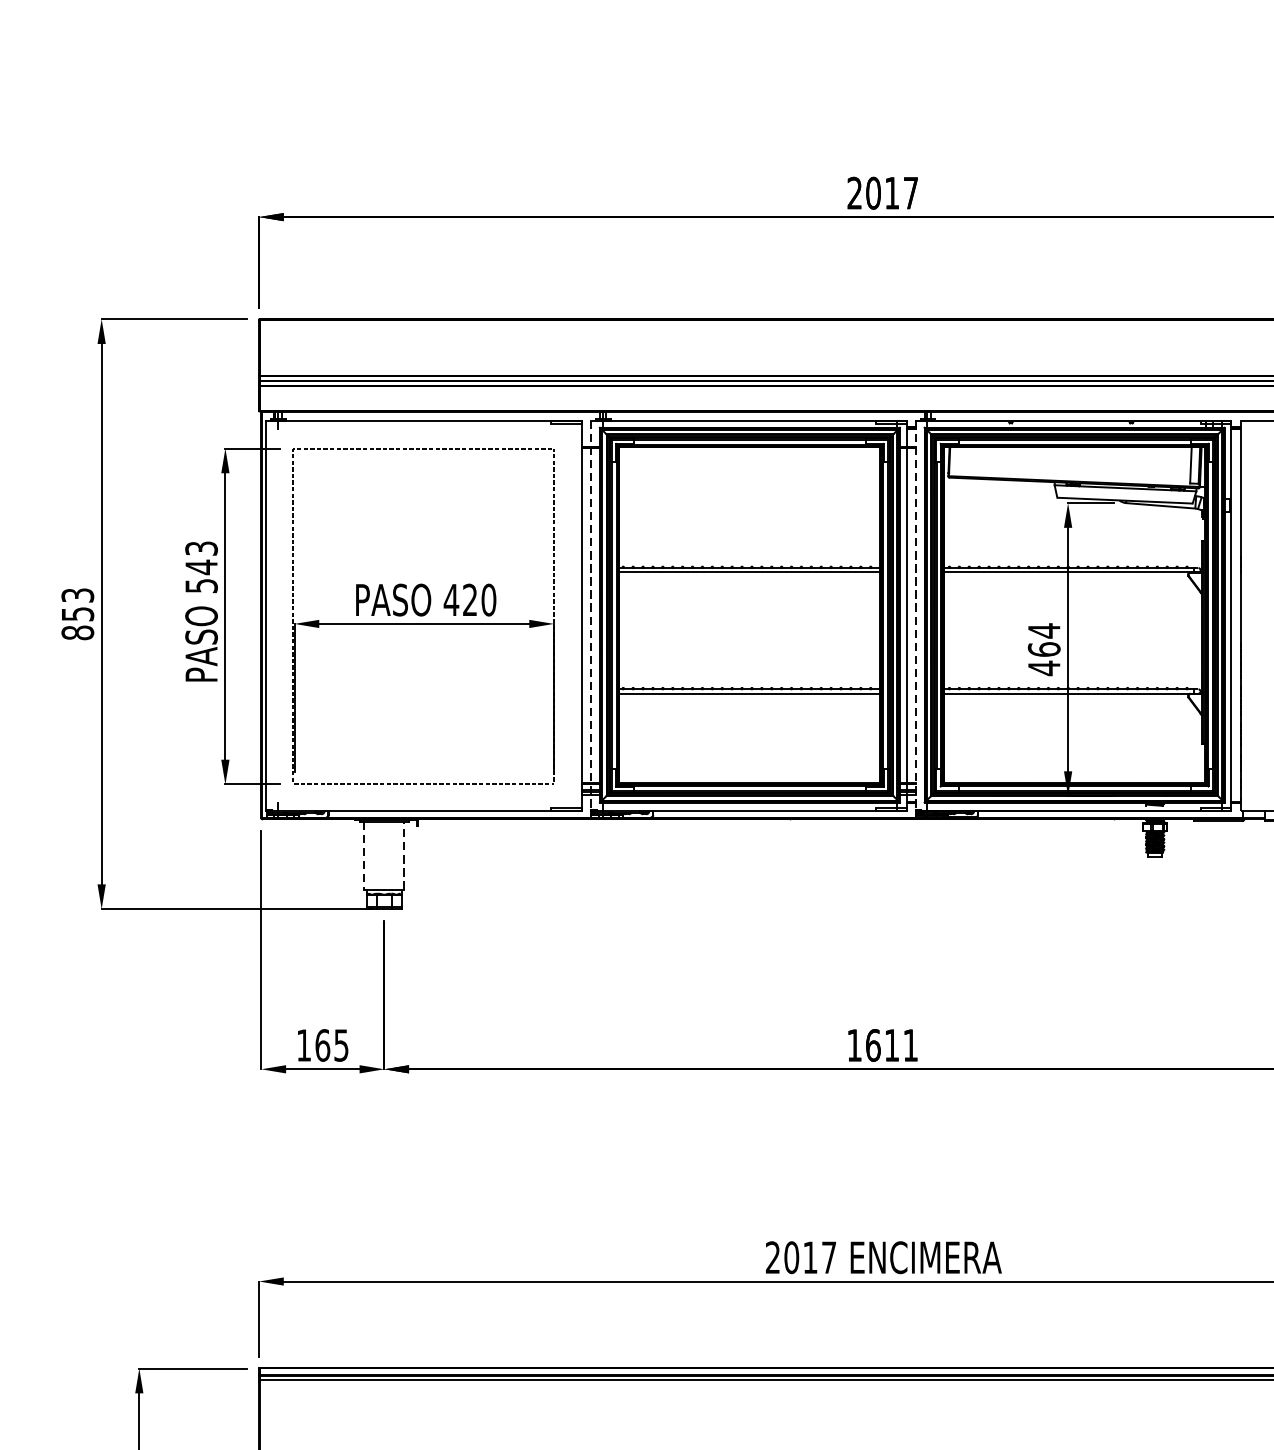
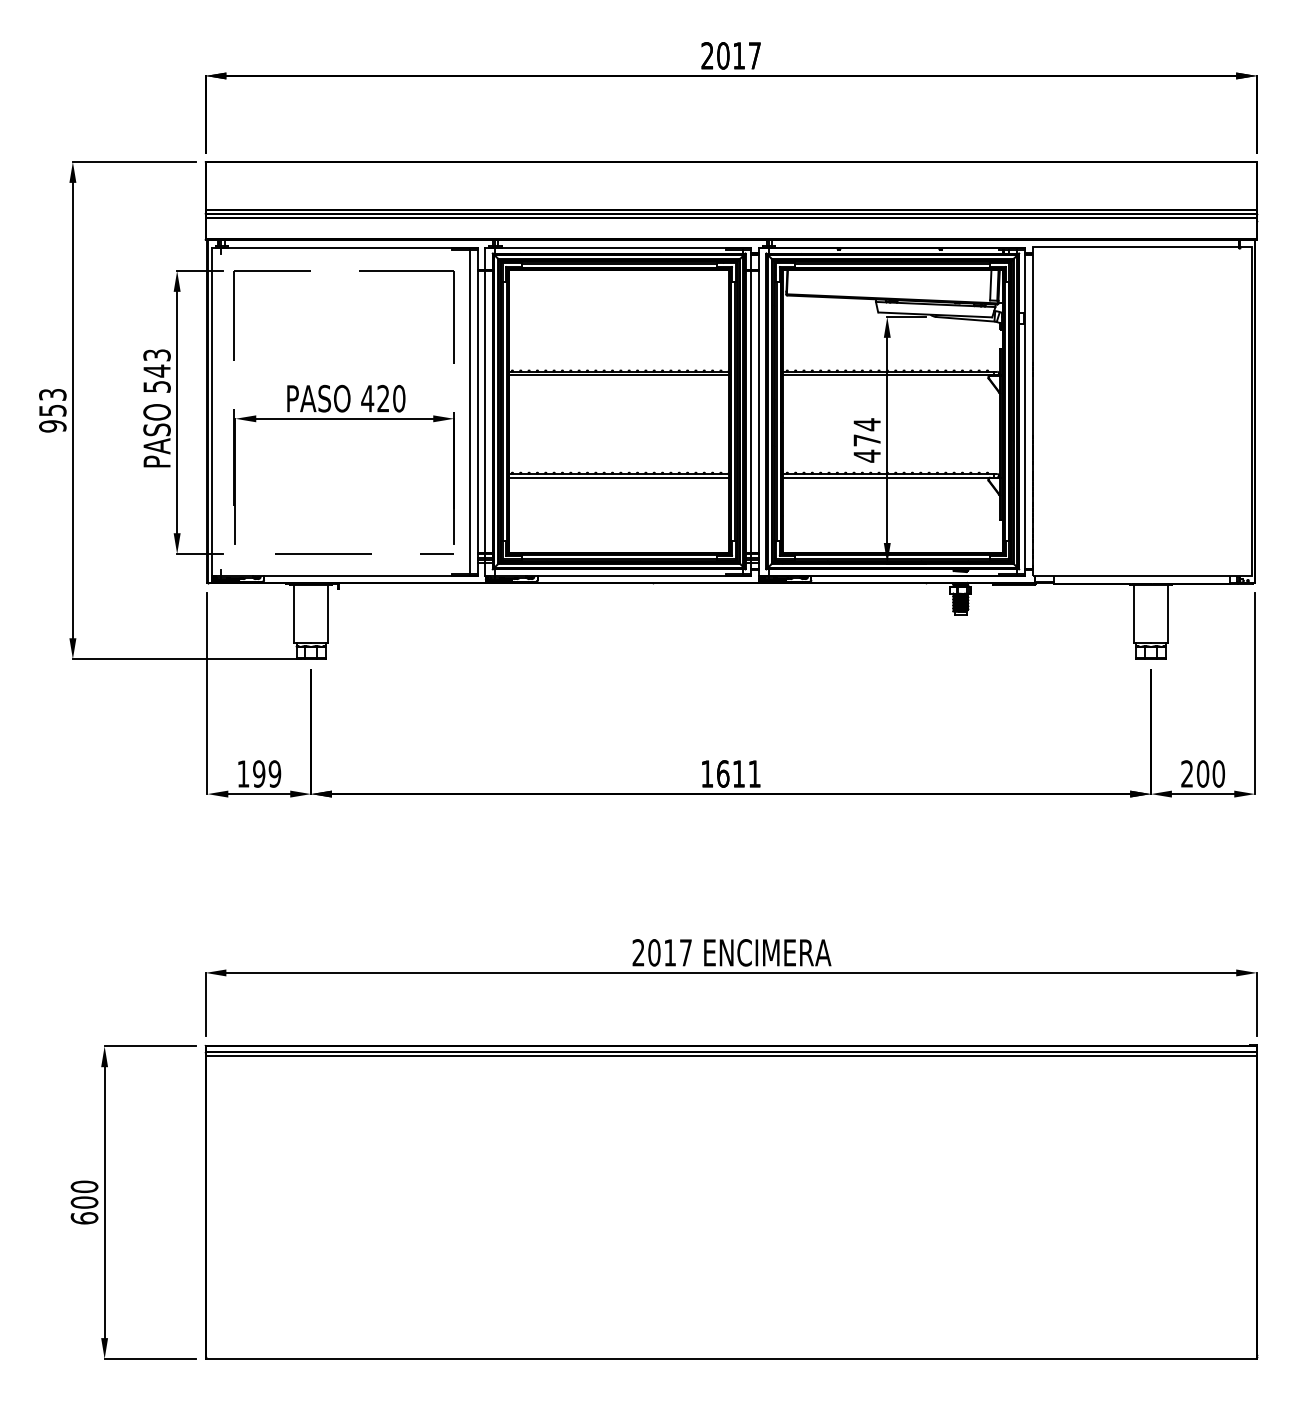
line: (572, 615) -> (469, 411), added
line: (591, 616) -> (485, 412), dashed -> solid
line: (916, 616) -> (759, 412), dashed -> solid
text: (77, 633) -> (52, 426), 853 -> 953
text: (1043, 649) -> (866, 440), 464 -> 474
line: (364, 856) -> (294, 614), dashed -> solid
line: (404, 856) -> (328, 614), dashed -> solid
text: (332, 1044) -> (267, 773), 165 -> 199

